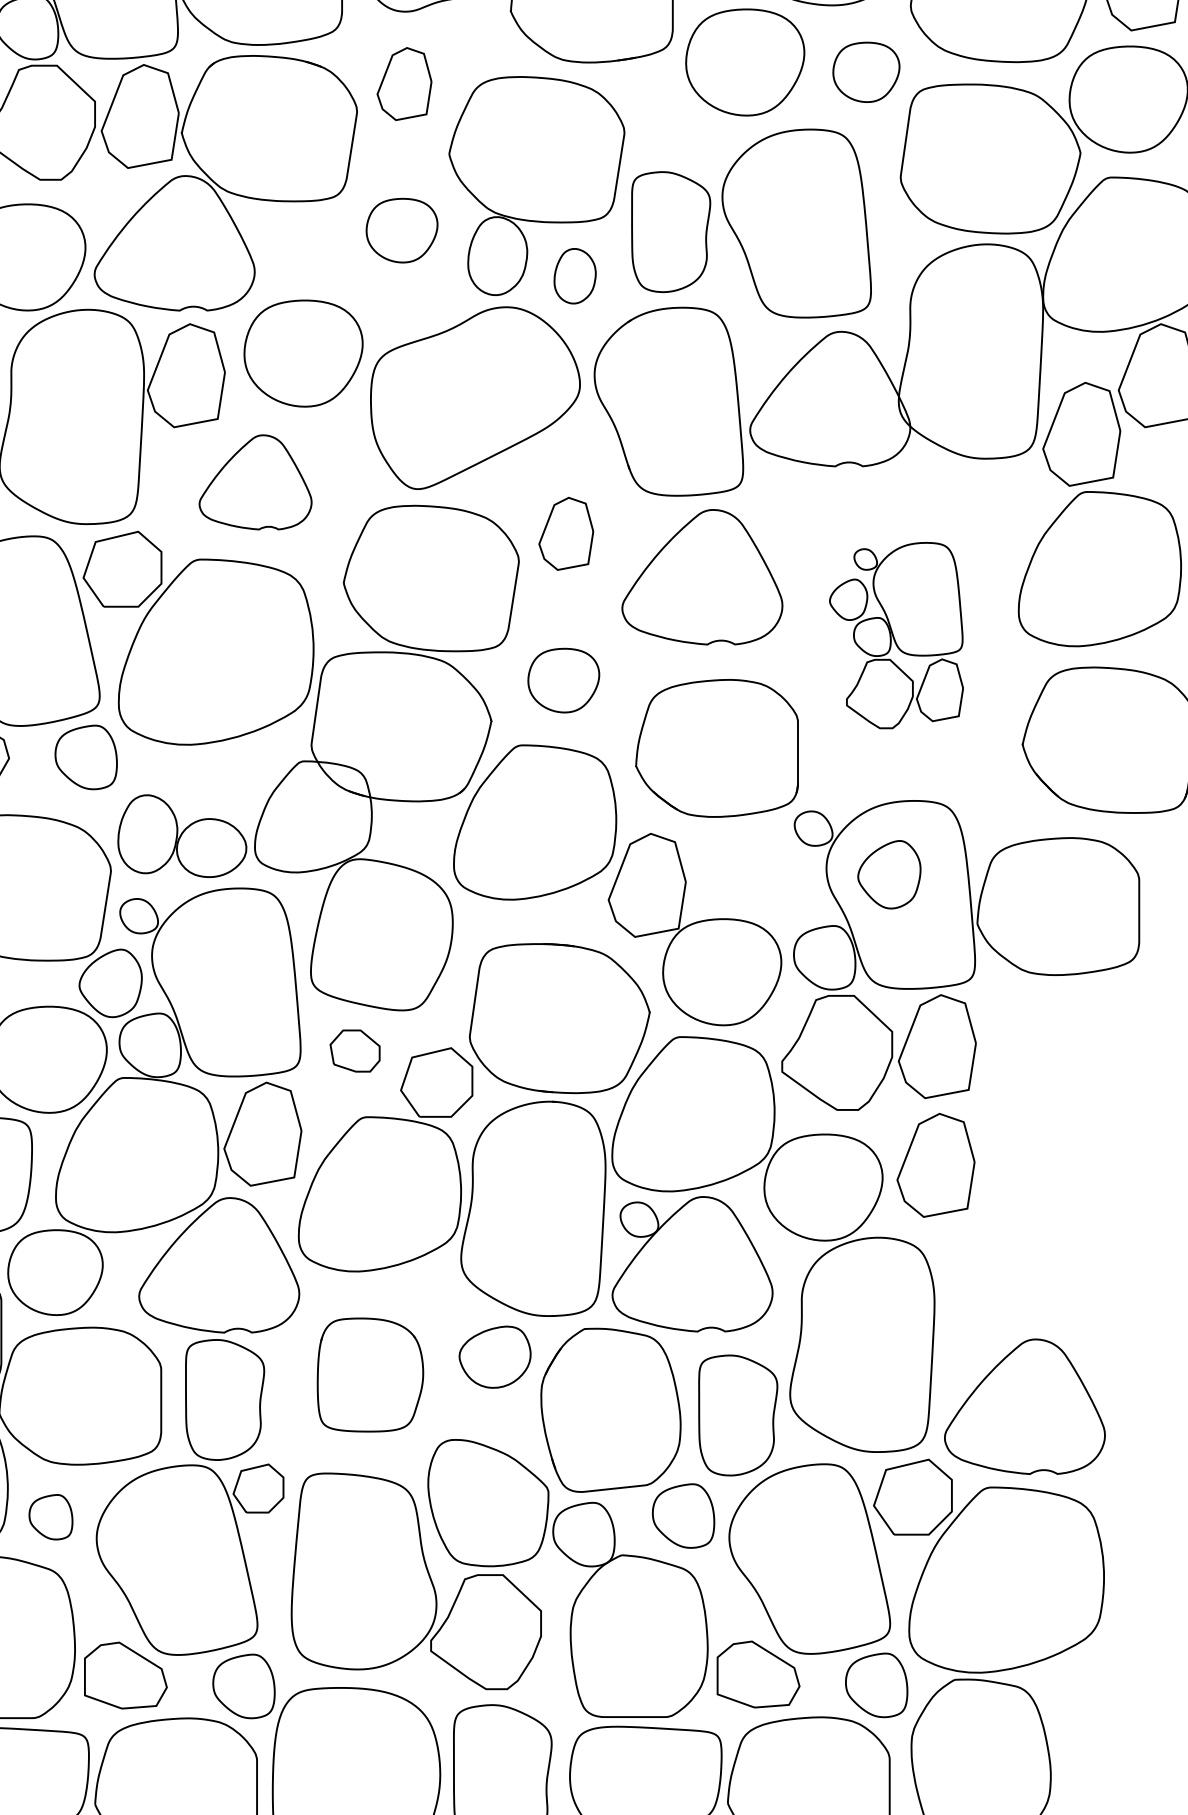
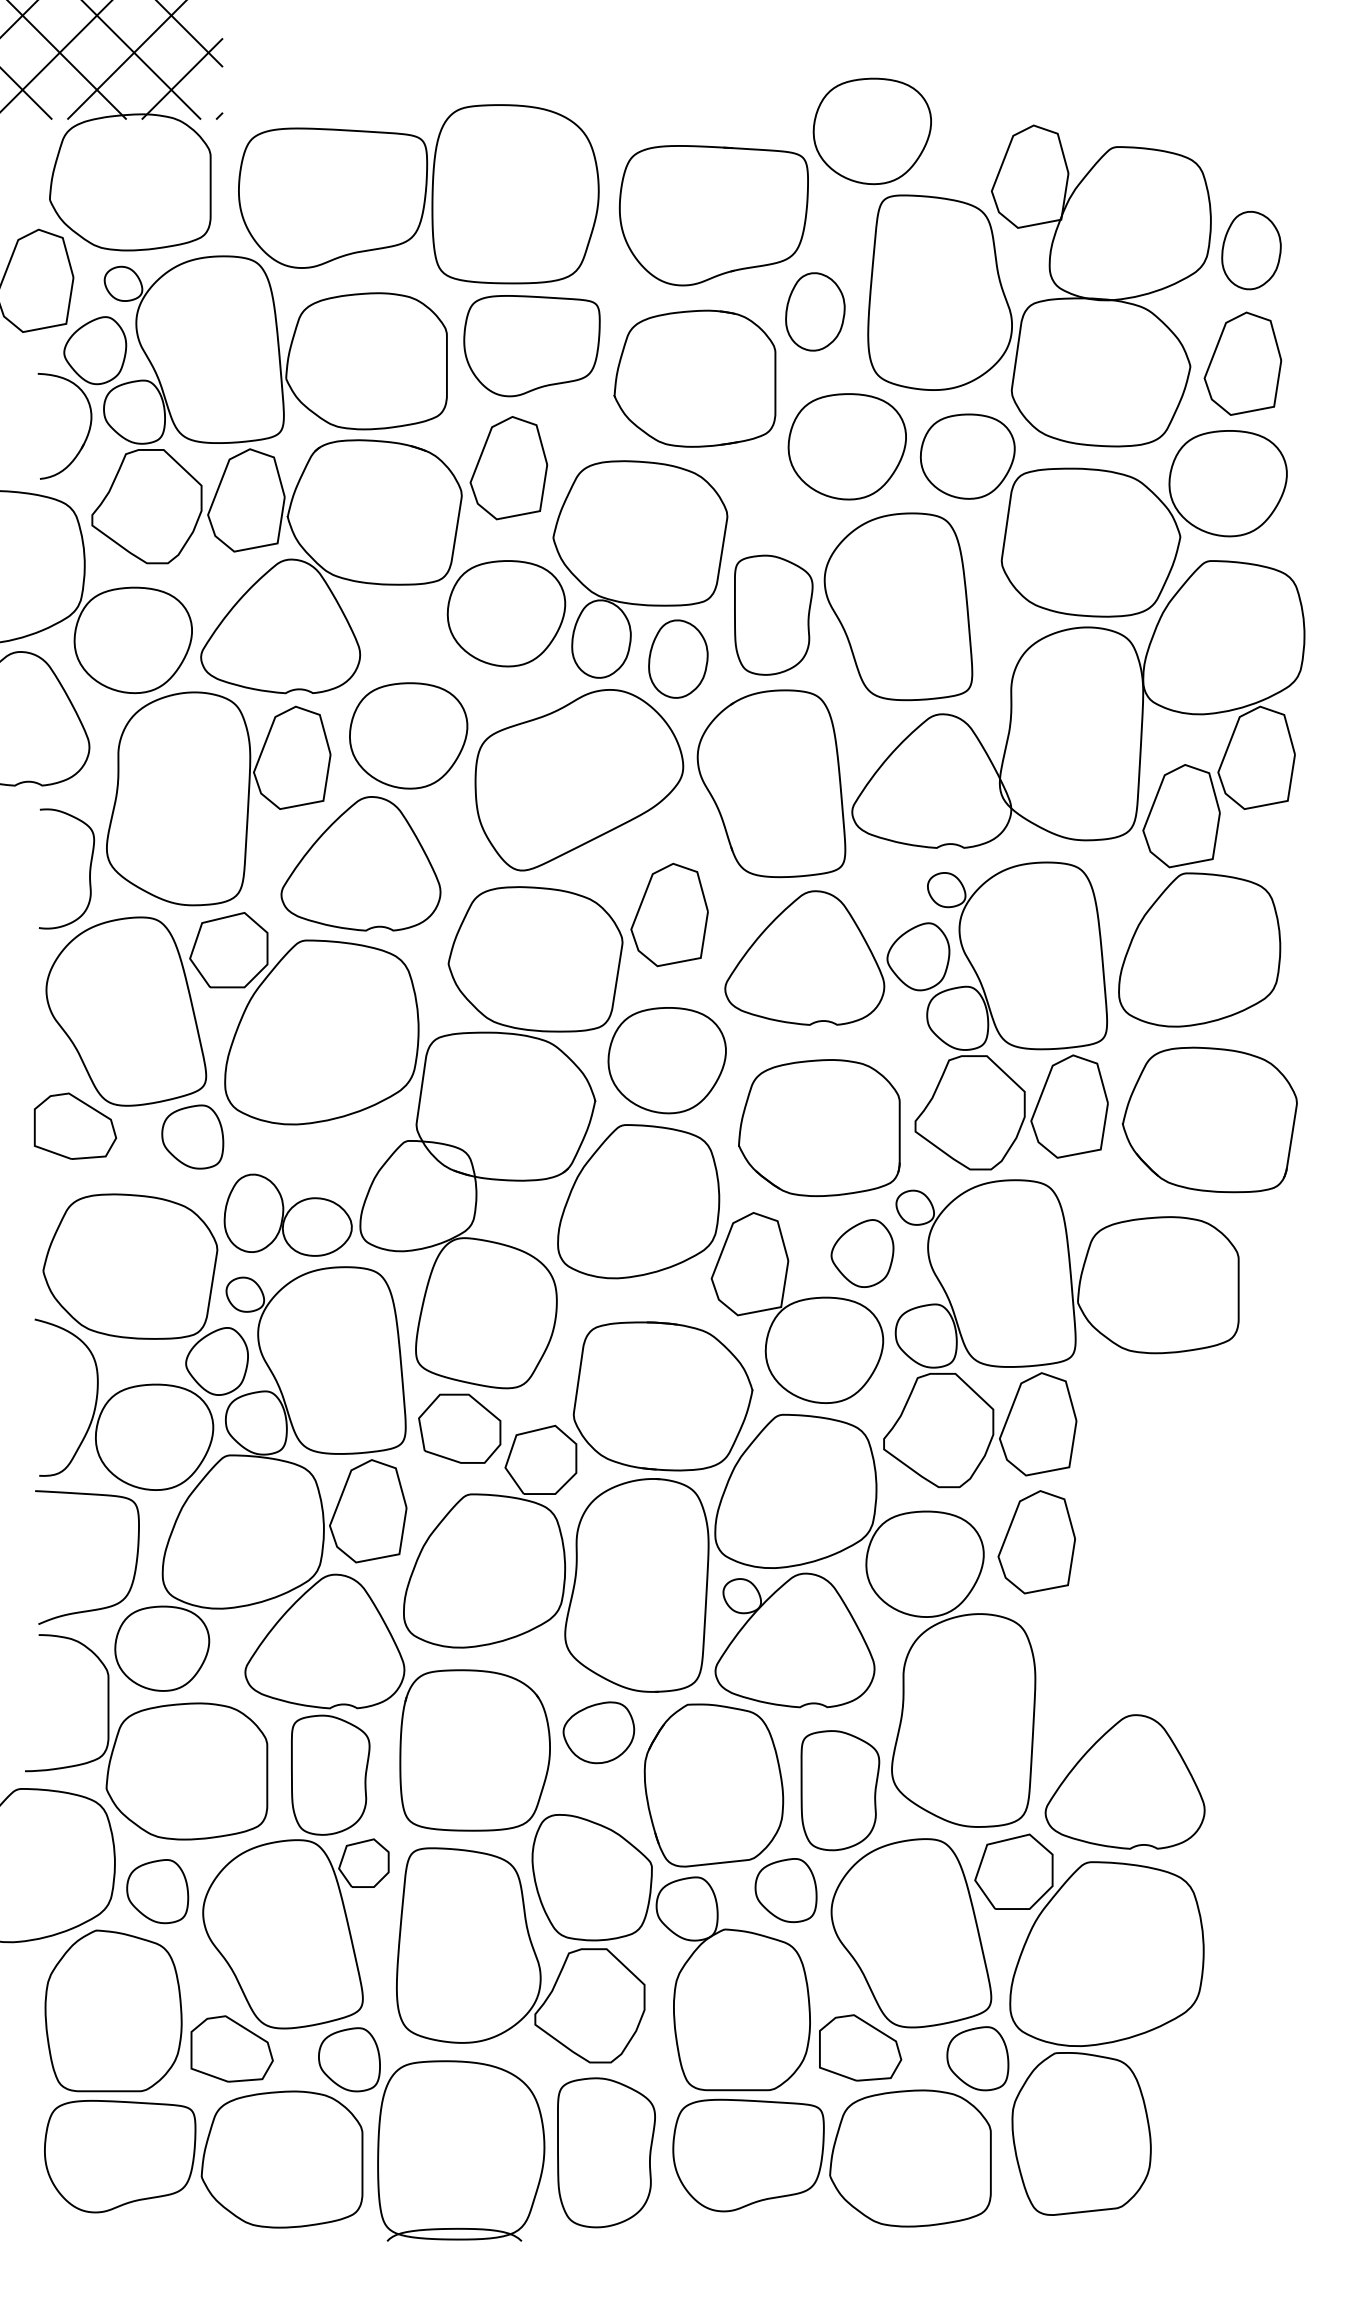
part: (866, 72) -> (967, 456), size x1.43
part: (404, 84) -> (508, 468), size x1.43
part: (402, 230) -> (506, 613), size x1.67
part: (575, 275) -> (678, 658), size x1.43
part: (255, 482) -> (360, 863), size x1.43
part: (566, 533) -> (669, 914), size x1.43
part: (896, 635) -> (997, 1015), size x1.67
part: (563, 680) -> (666, 1060), size x1.67
part: (889, 874) -> (862, 1253), moved
part: (354, 1050) -> (459, 1428), size x1.67
part: (369, 1375) -> (474, 1750), size x1.43
part: (50, 1517) -> (157, 1891), size x1.43

